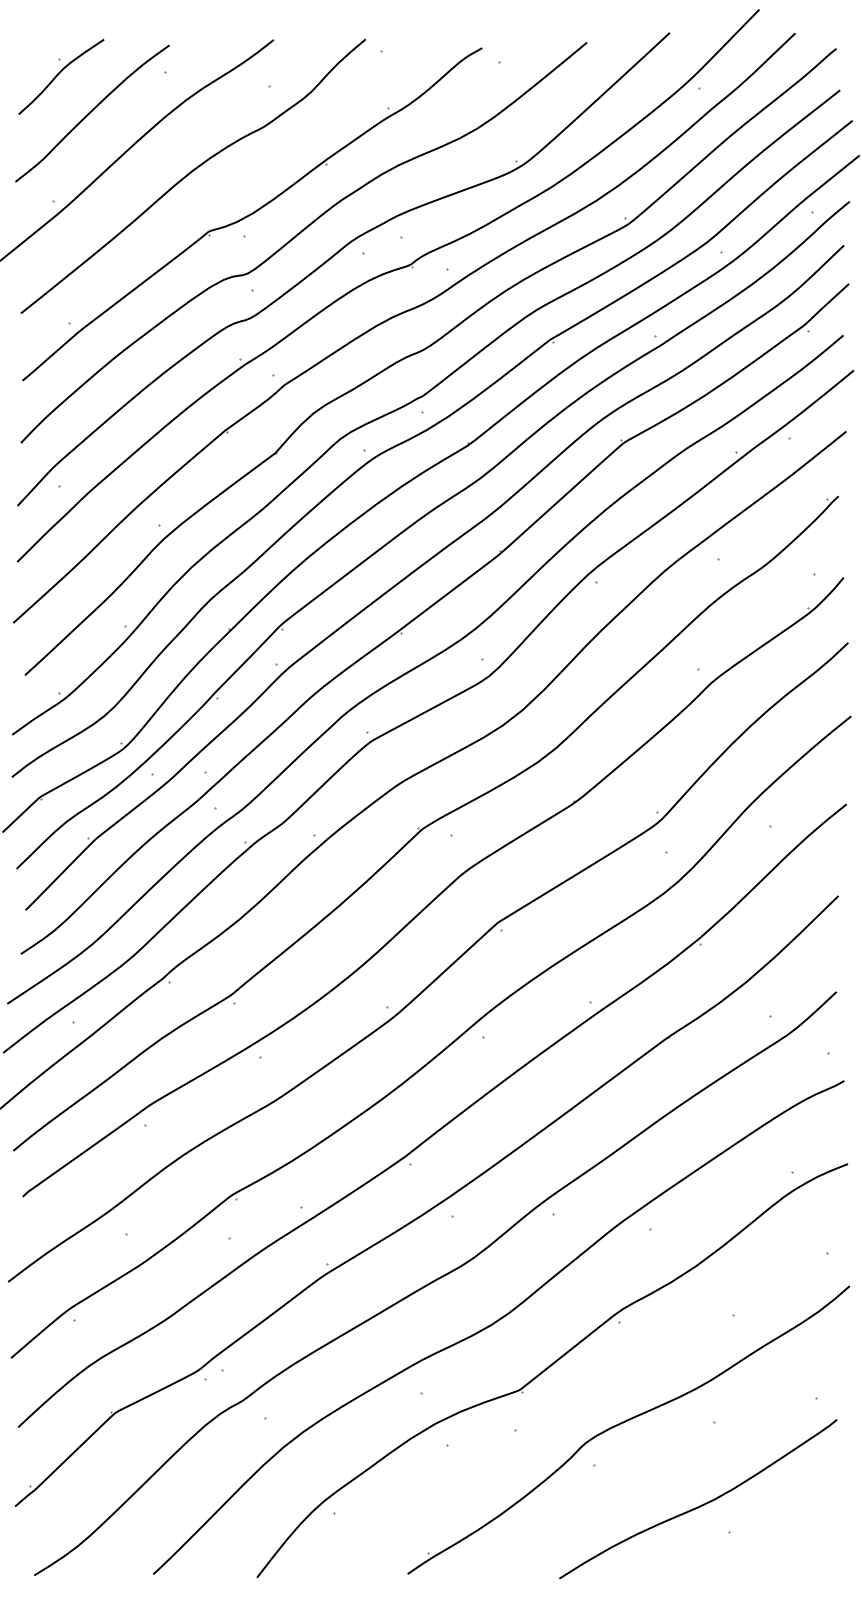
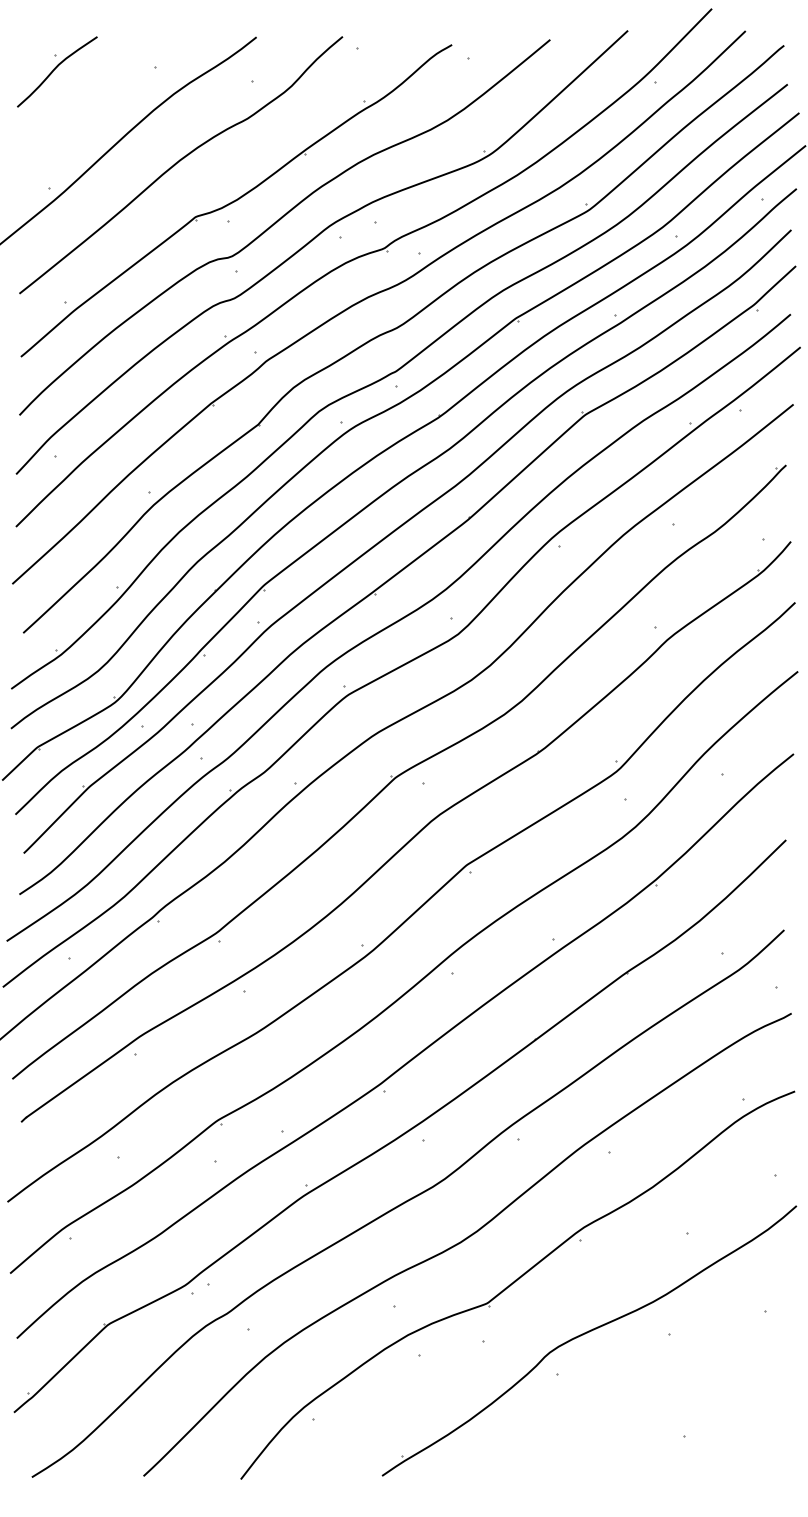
curve: (91, 112) -> (85, 105), removed
curve: (701, 1504) -> (657, 1410), removed

